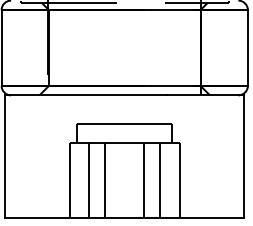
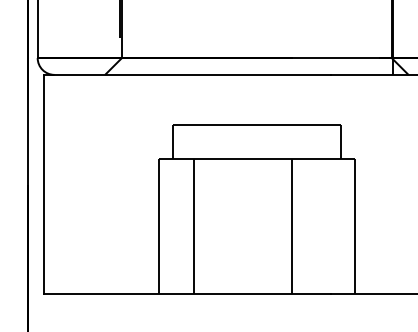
line: (105, 180) -> (222, 226), removed
line: (160, 180) -> (320, 226), removed

